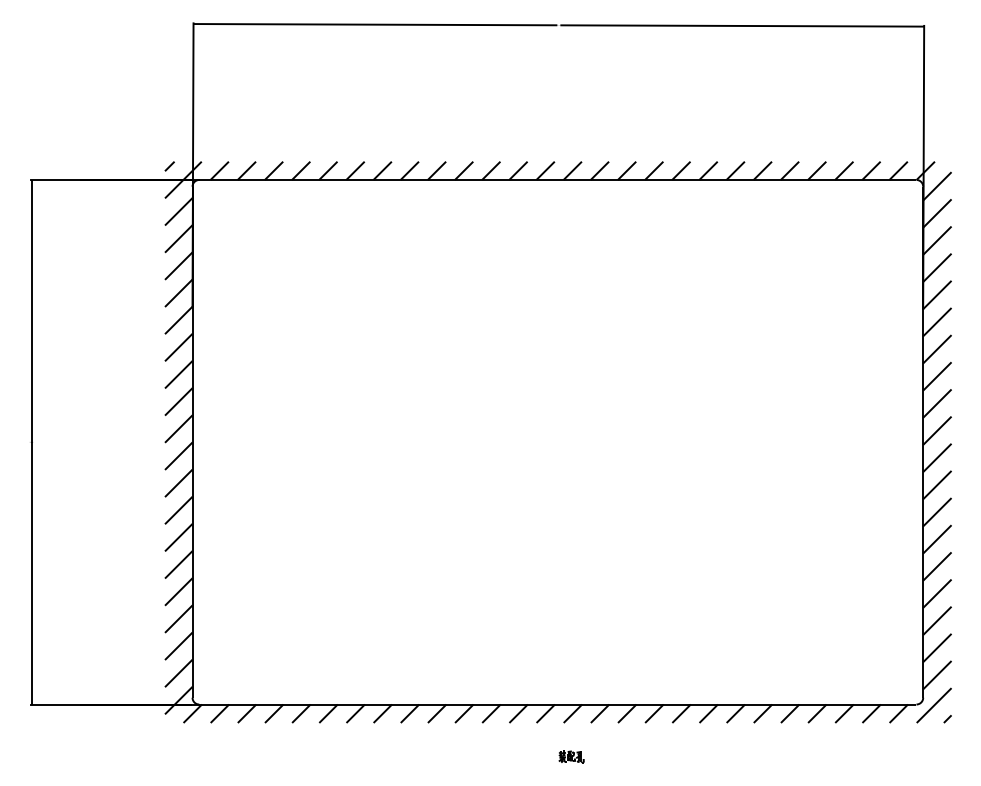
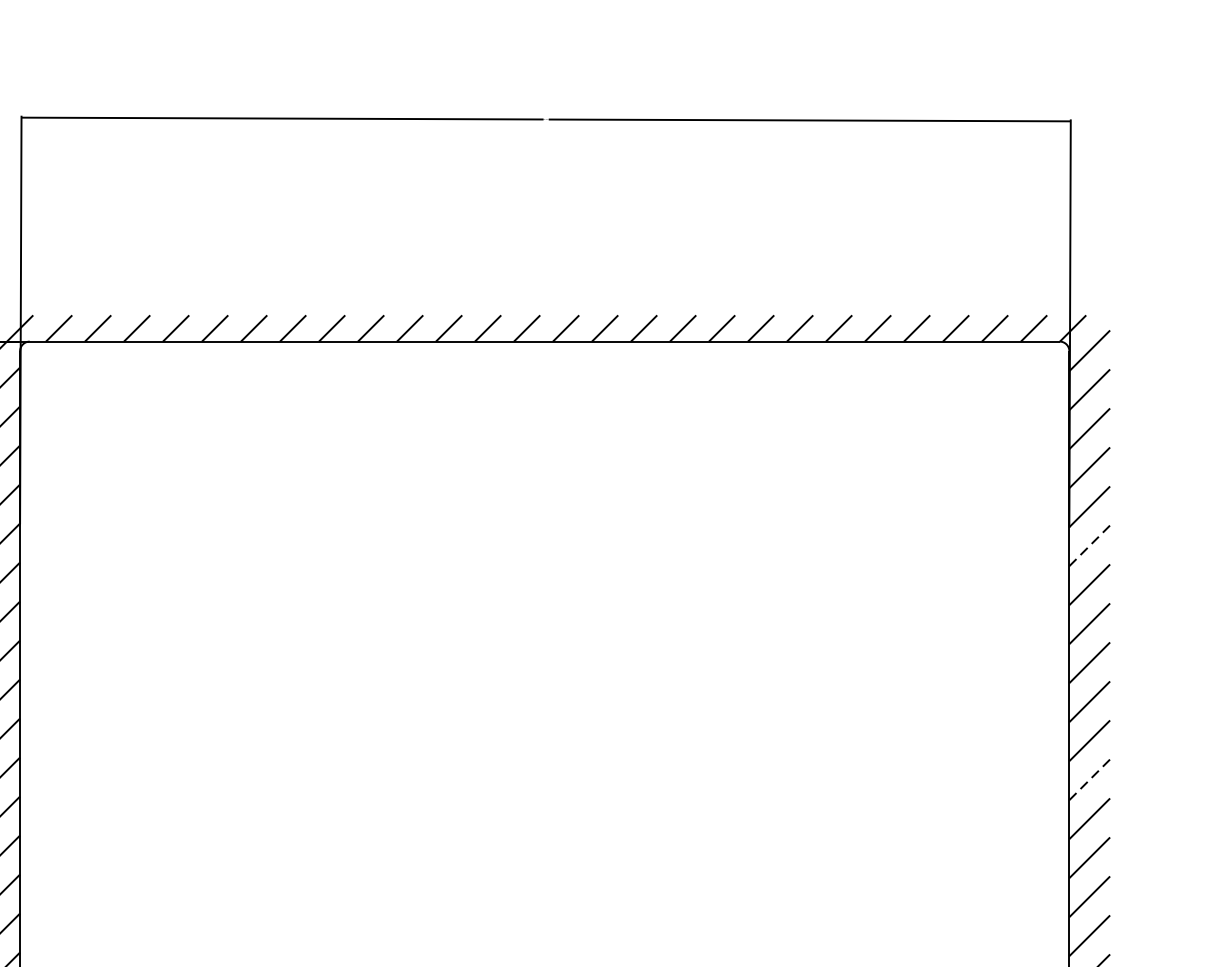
line: (937, 321) -> (1089, 544), solid -> dashed
line: (937, 484) -> (1089, 778), solid -> dashed

